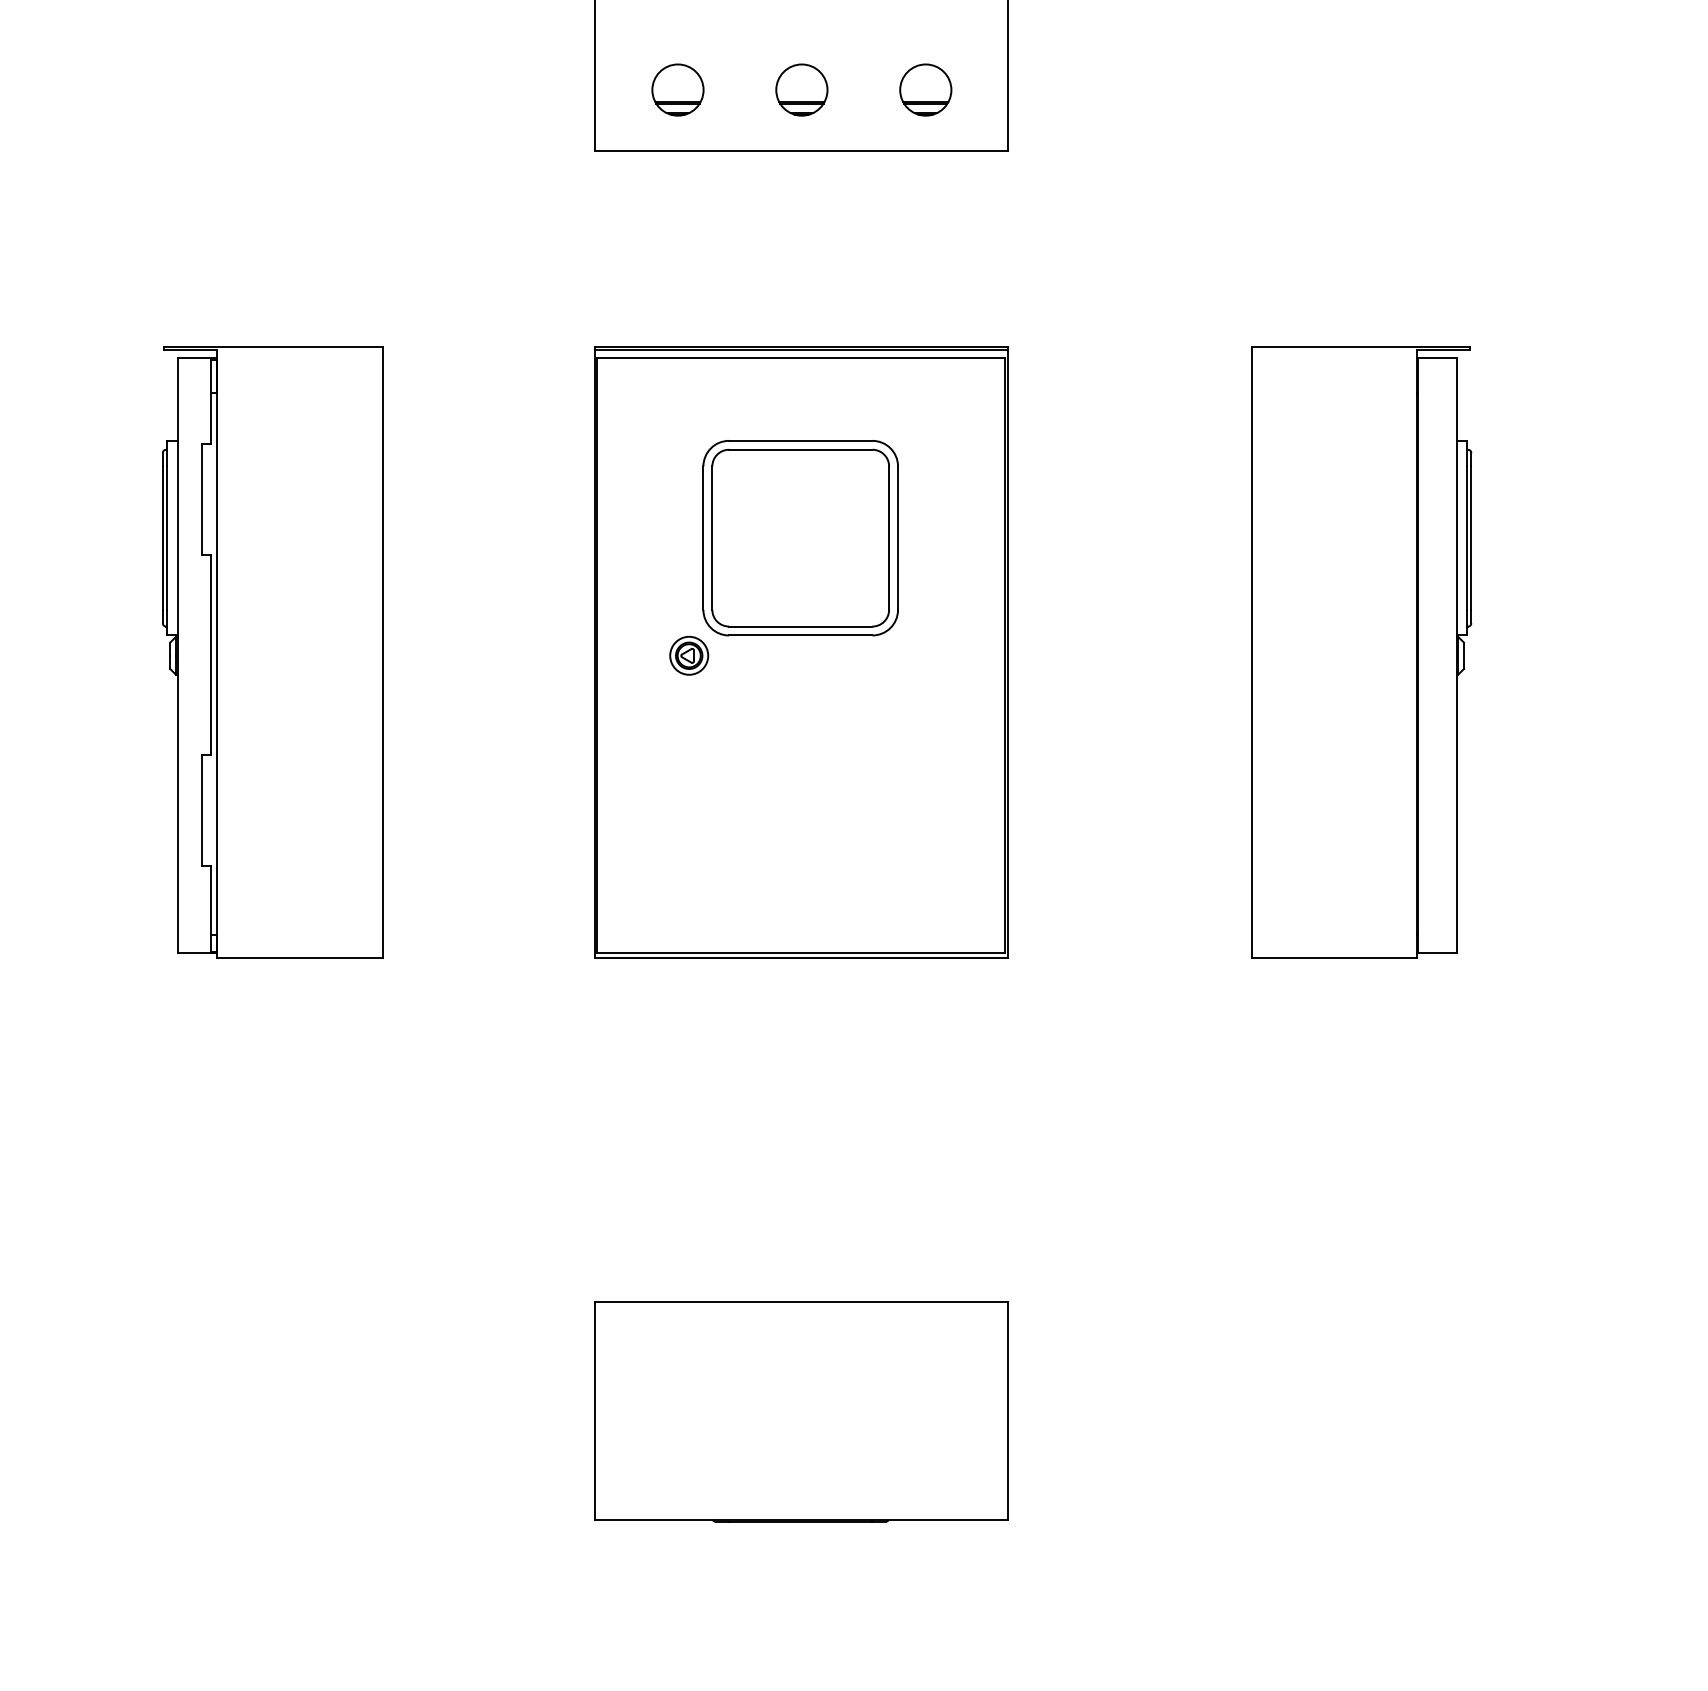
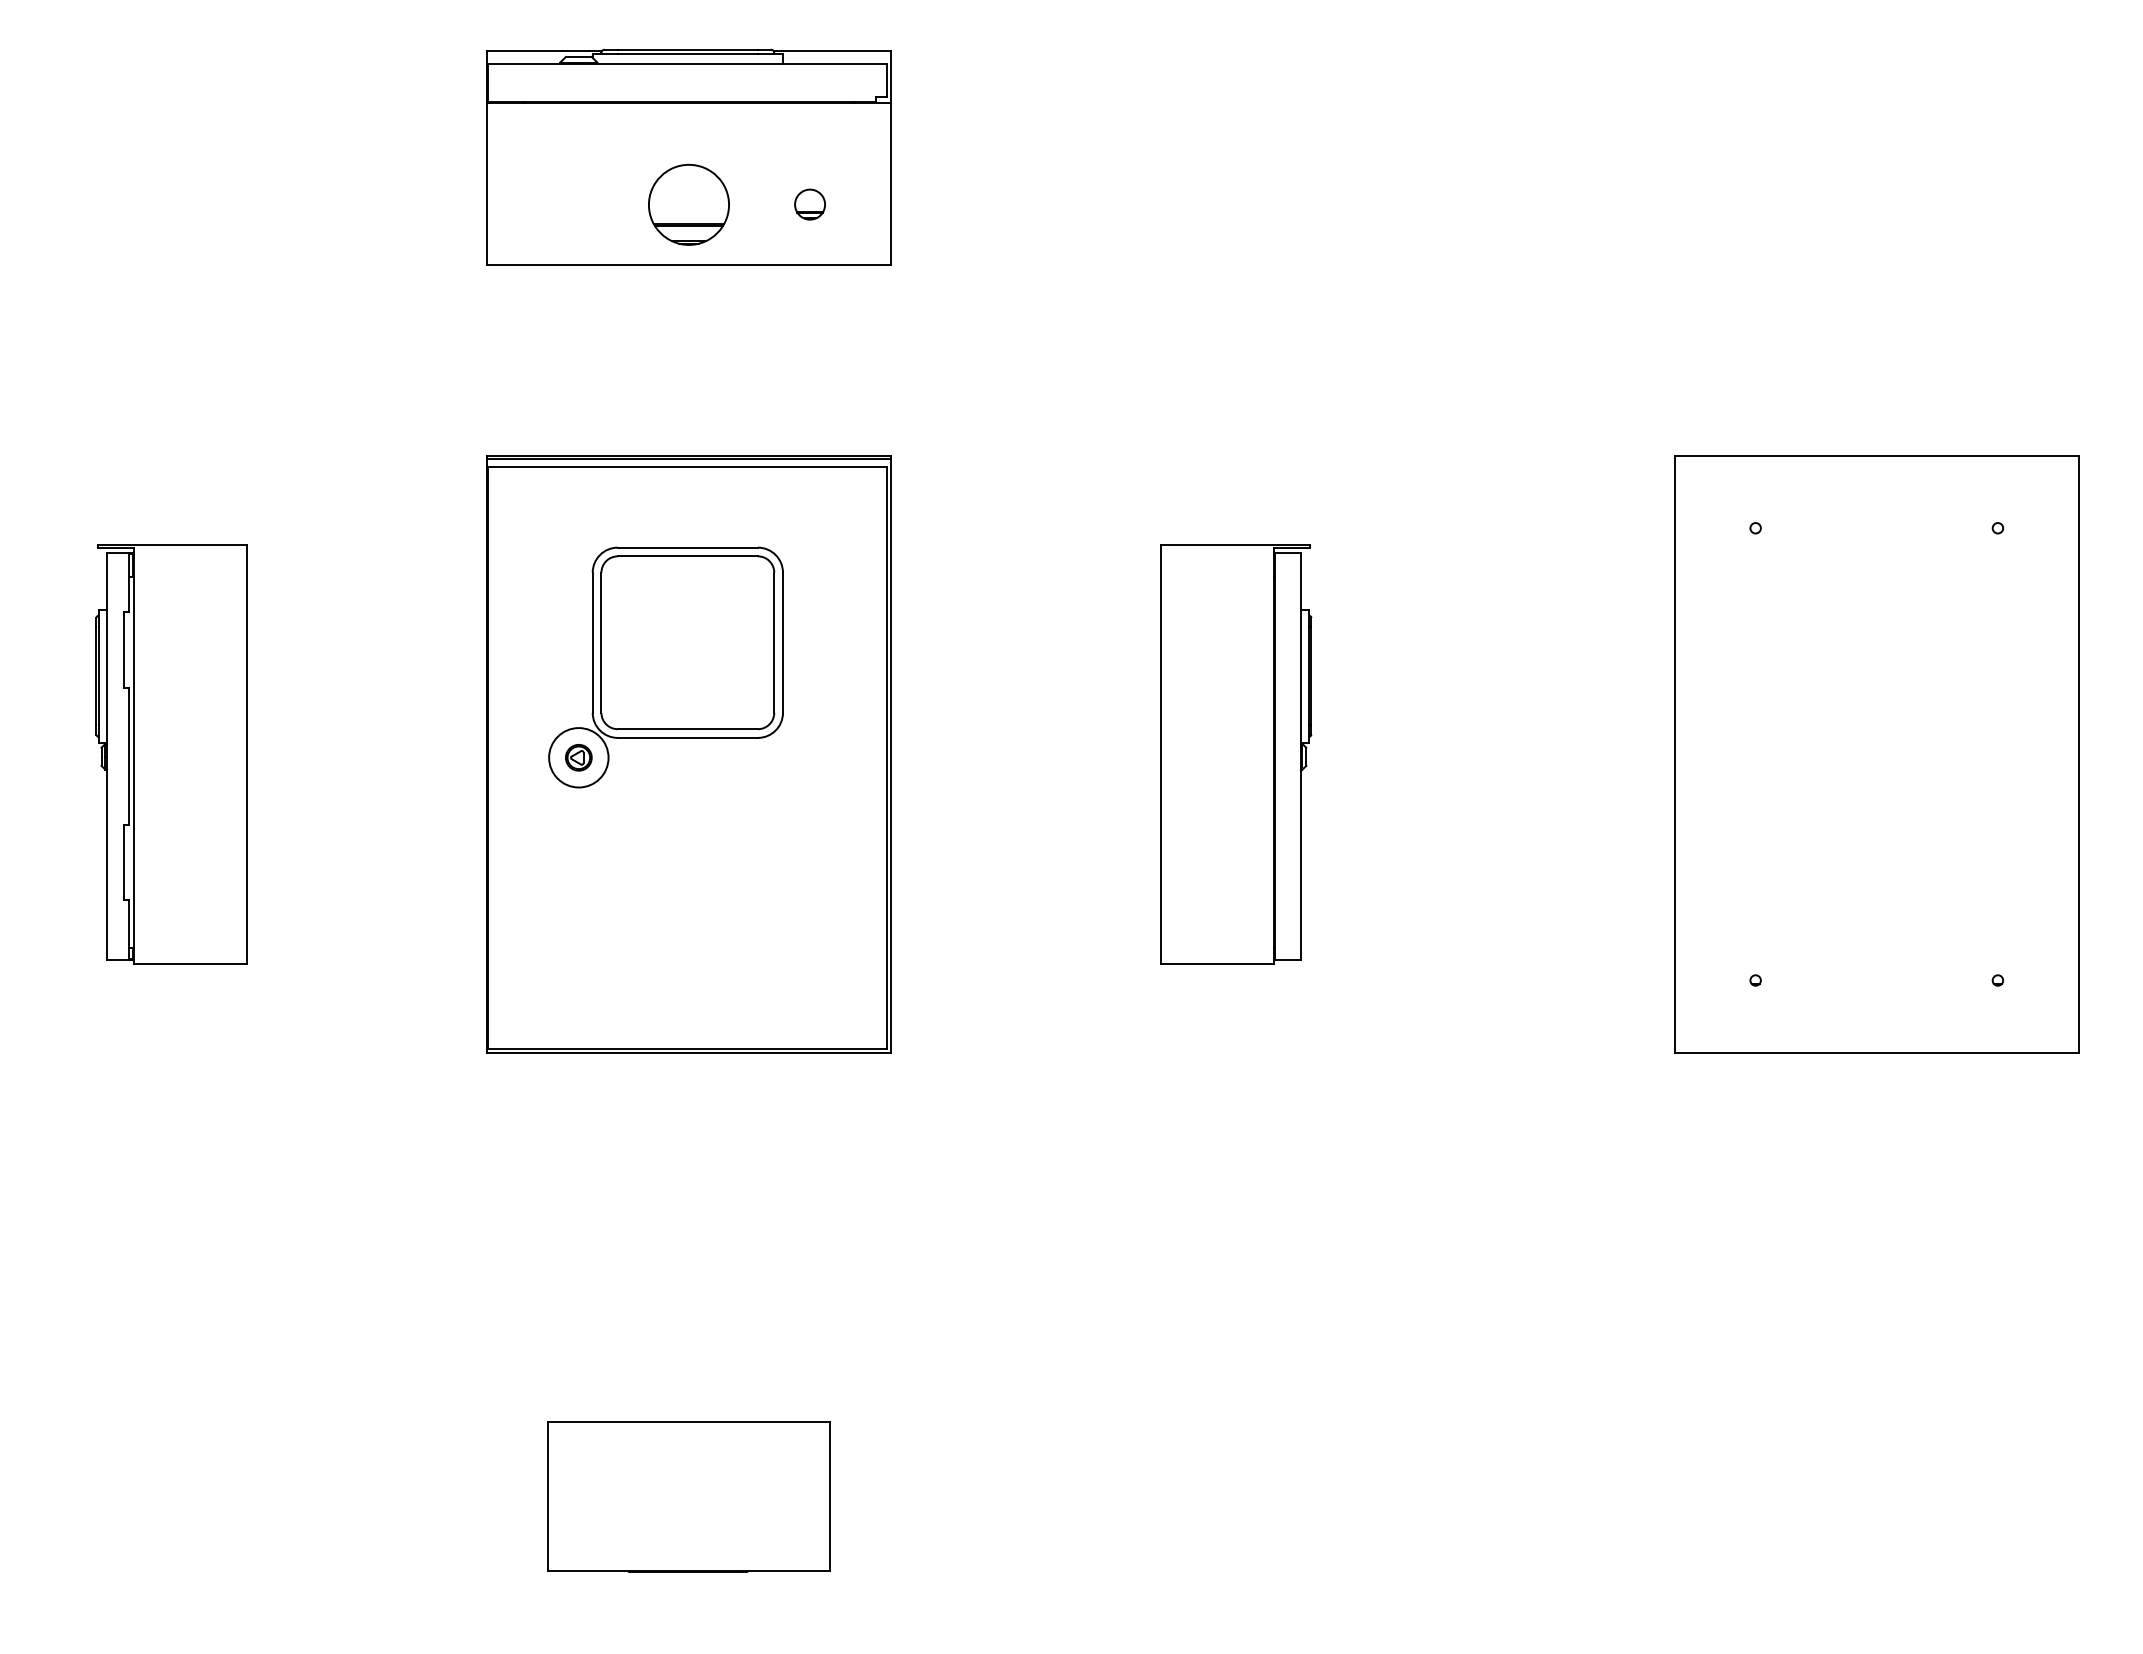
part: (677, 89) -> (567, 204), removed
part: (801, 89) -> (688, 204), size x1.6
part: (925, 89) -> (809, 204), size x0.6
part: (272, 652) -> (171, 754), size x0.7
part: (1361, 652) -> (1236, 754), size x0.7
circle: (688, 655) -> (578, 757), size x1.6
part: (801, 1411) -> (688, 1496), size x0.7

